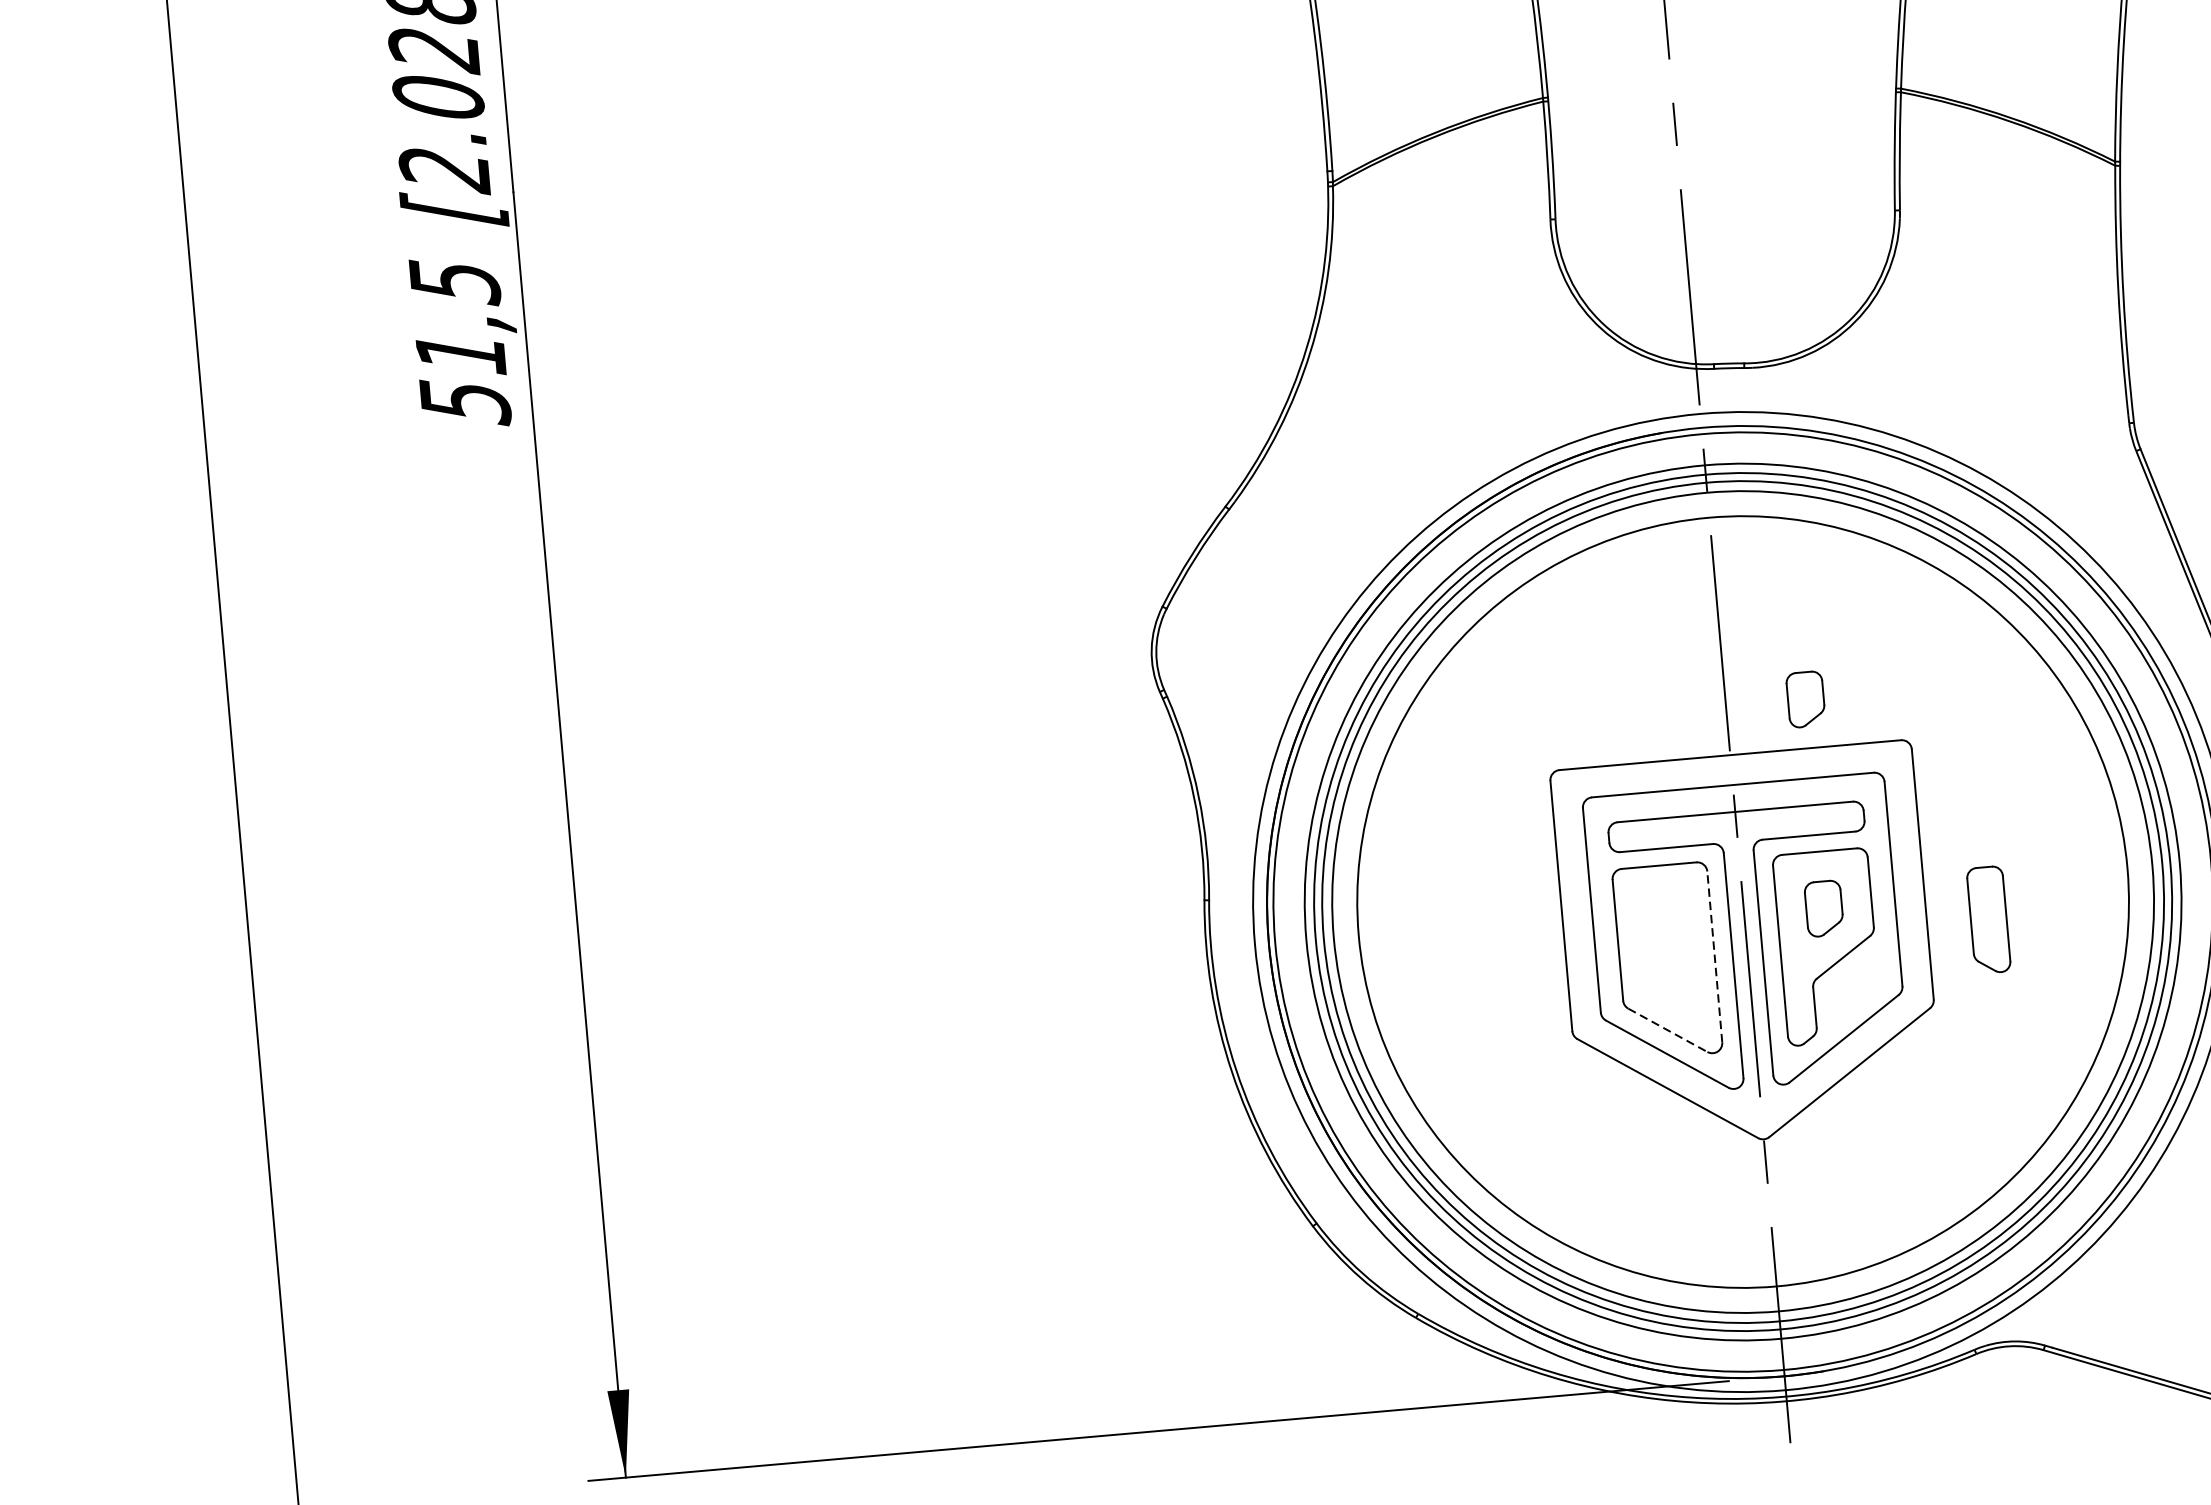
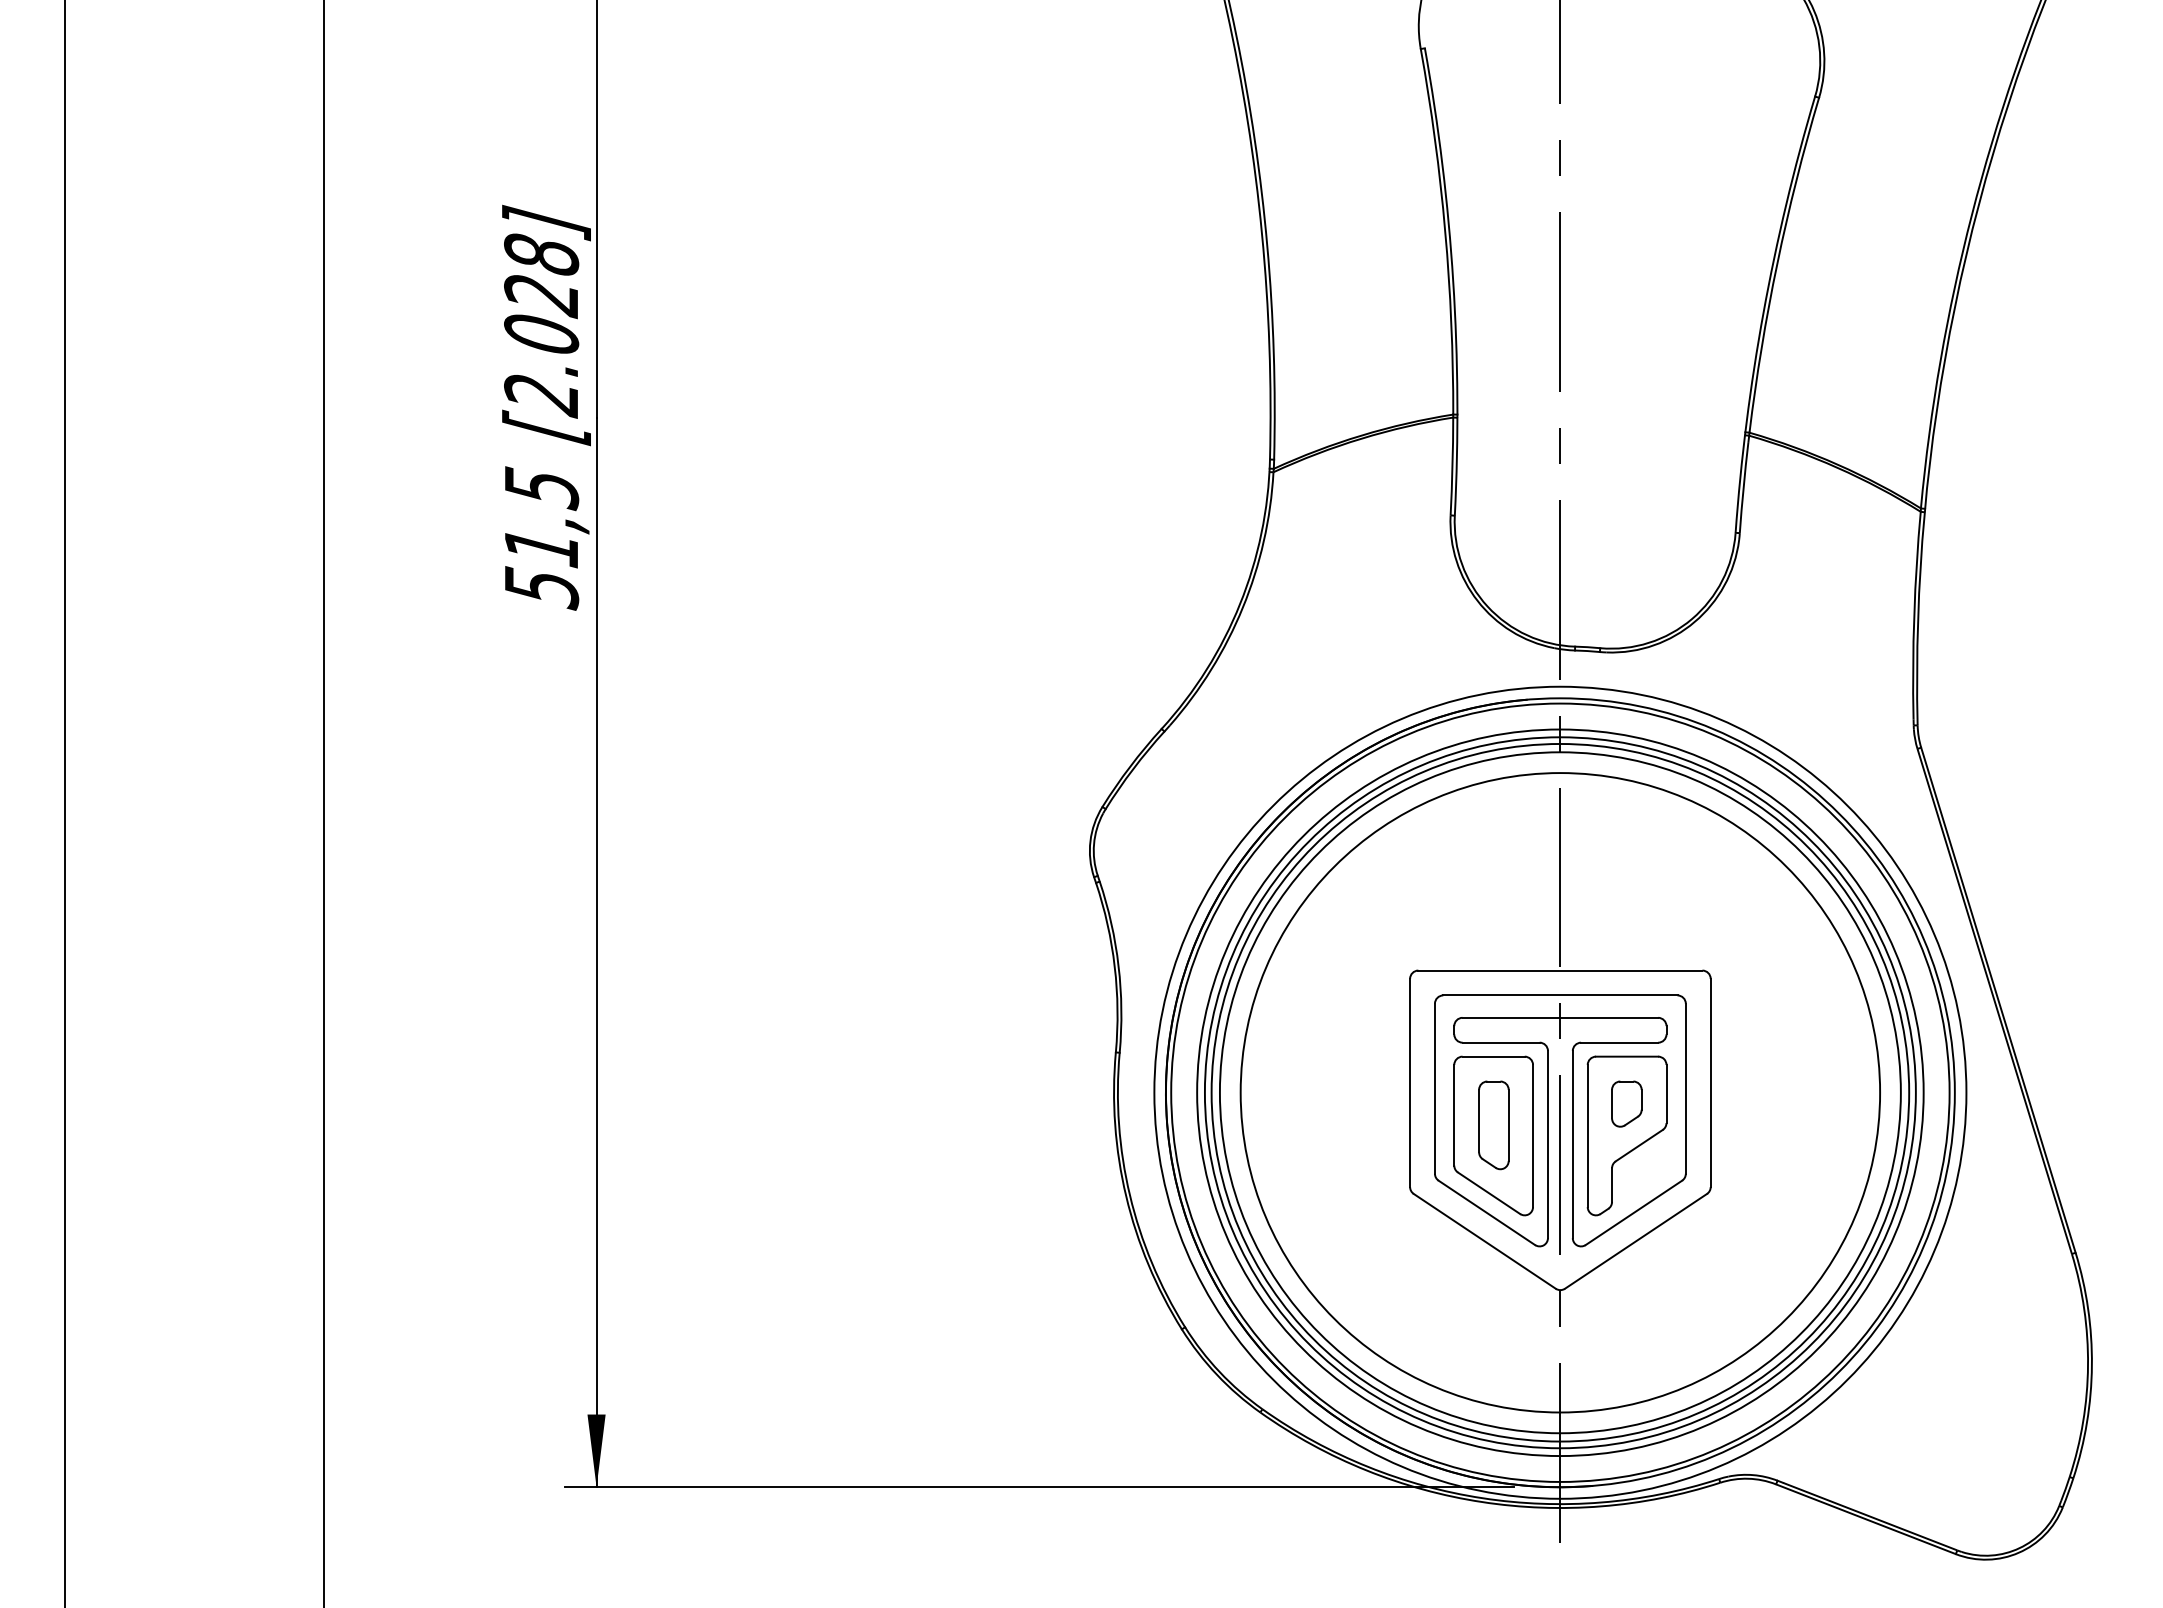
part: (1805, 698) -> (1626, 929), removed
part: (1988, 920) -> (1493, 1125), moved
line: (1715, 956) -> (1533, 1135), dashed -> solid
line: (1668, 1030) -> (1489, 1193), dashed -> solid

